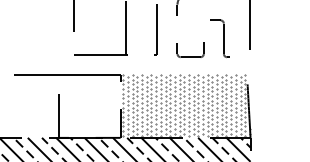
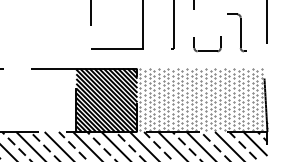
hatch: (89, 105) -> (106, 99), added

